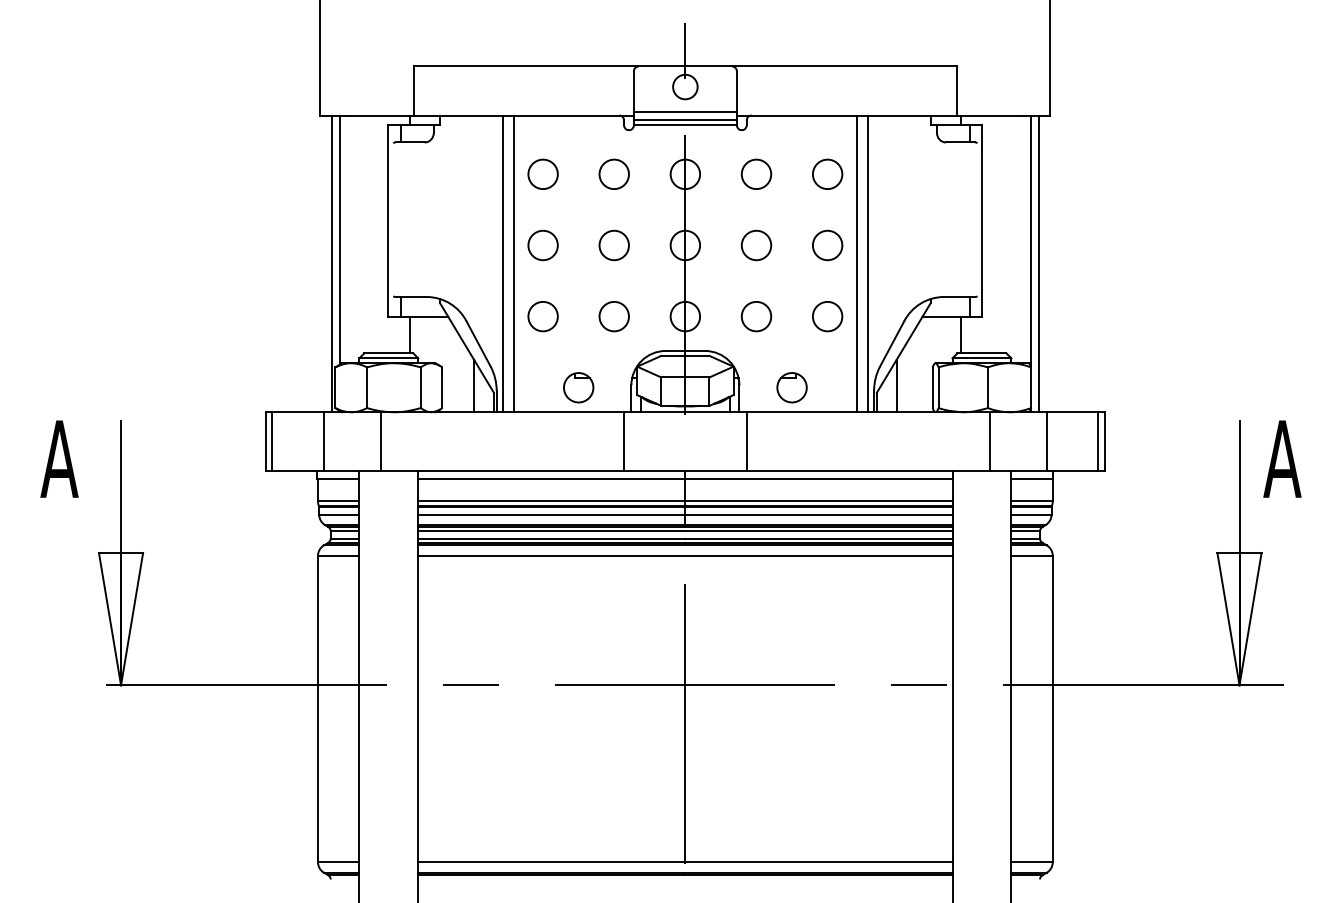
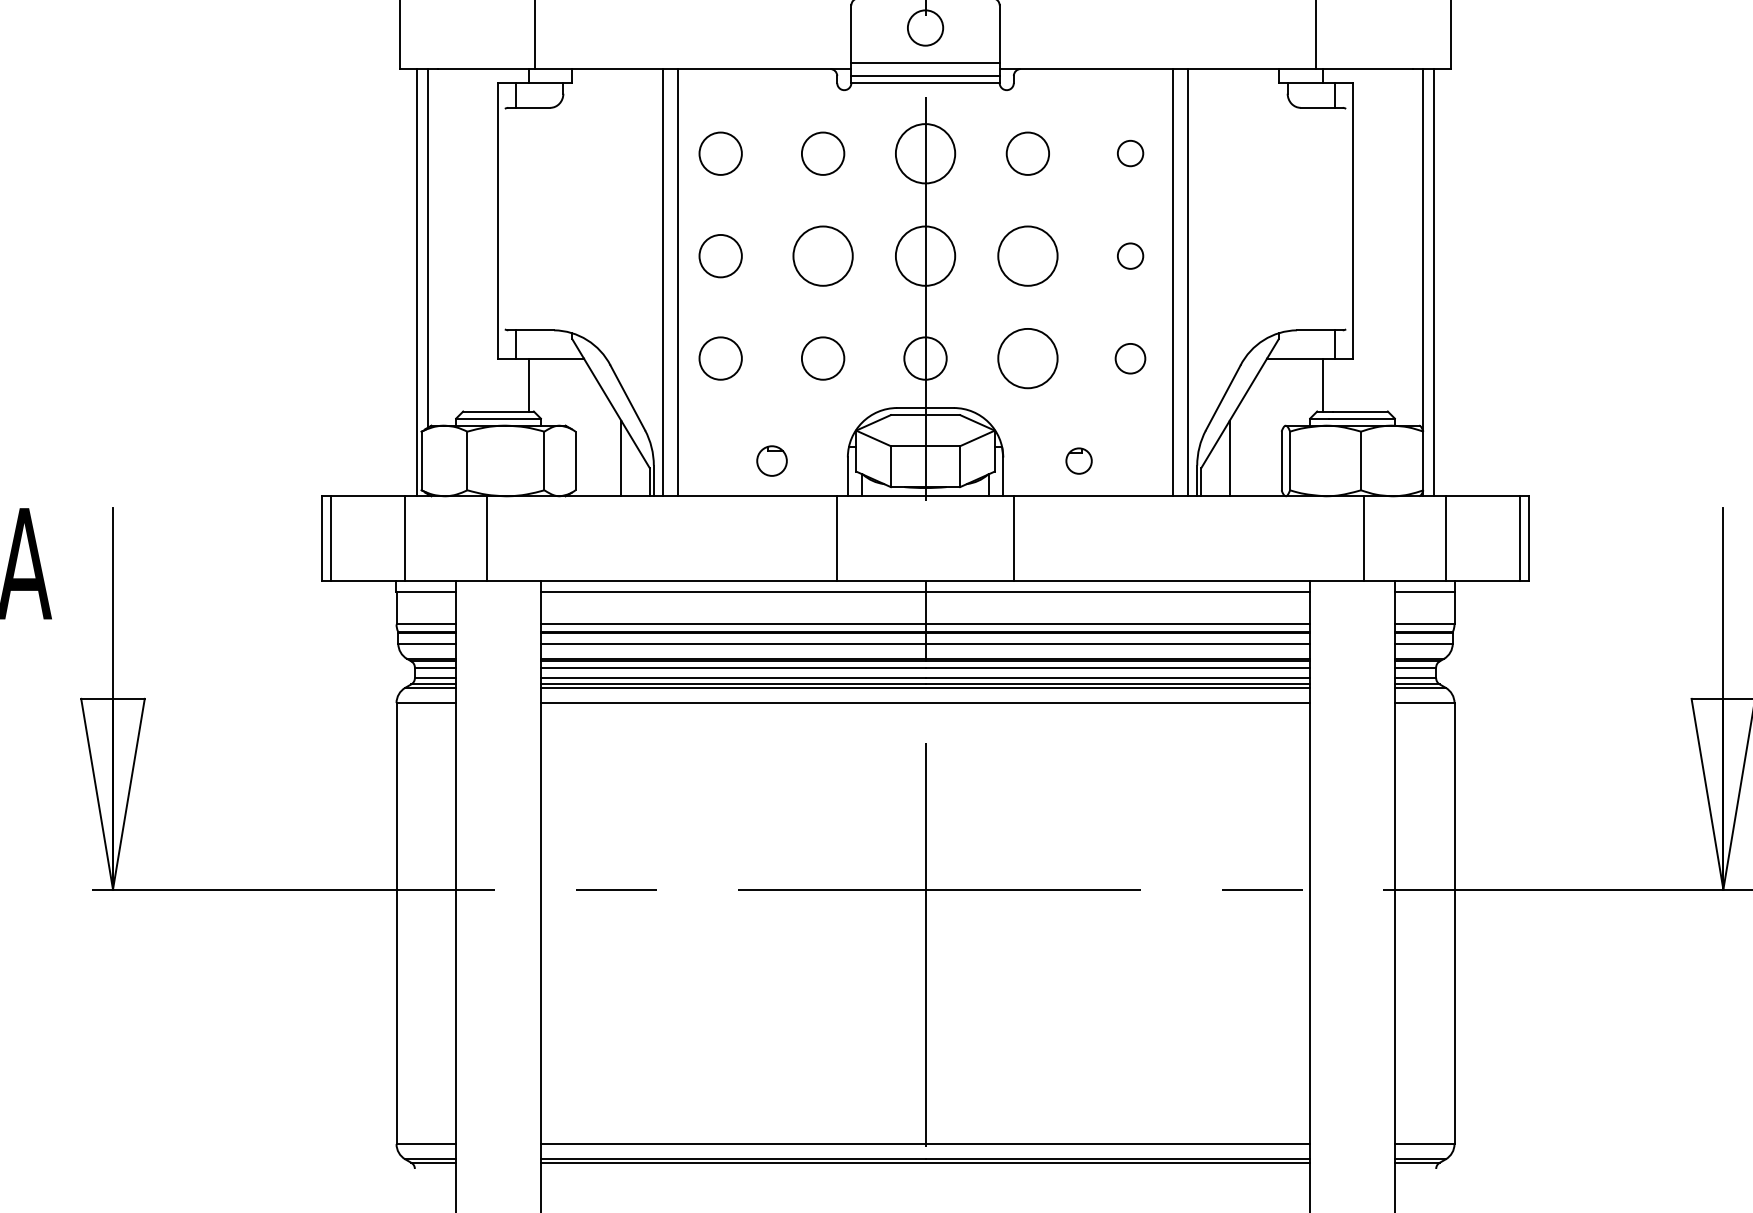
circle: (827, 173) -> (1130, 152), size x0.6
circle: (685, 174) -> (925, 153), size x1.4
circle: (613, 245) -> (822, 256), size x1.4
circle: (685, 245) -> (925, 256), size x1.4
circle: (756, 245) -> (1027, 256), size x1.4
circle: (827, 245) -> (1130, 256), size x0.6
circle: (756, 316) -> (1027, 358), size x1.4
circle: (827, 316) -> (1130, 358), size x0.7
part: (578, 387) -> (771, 460), size x0.7
part: (791, 387) -> (1078, 460), size x0.6

